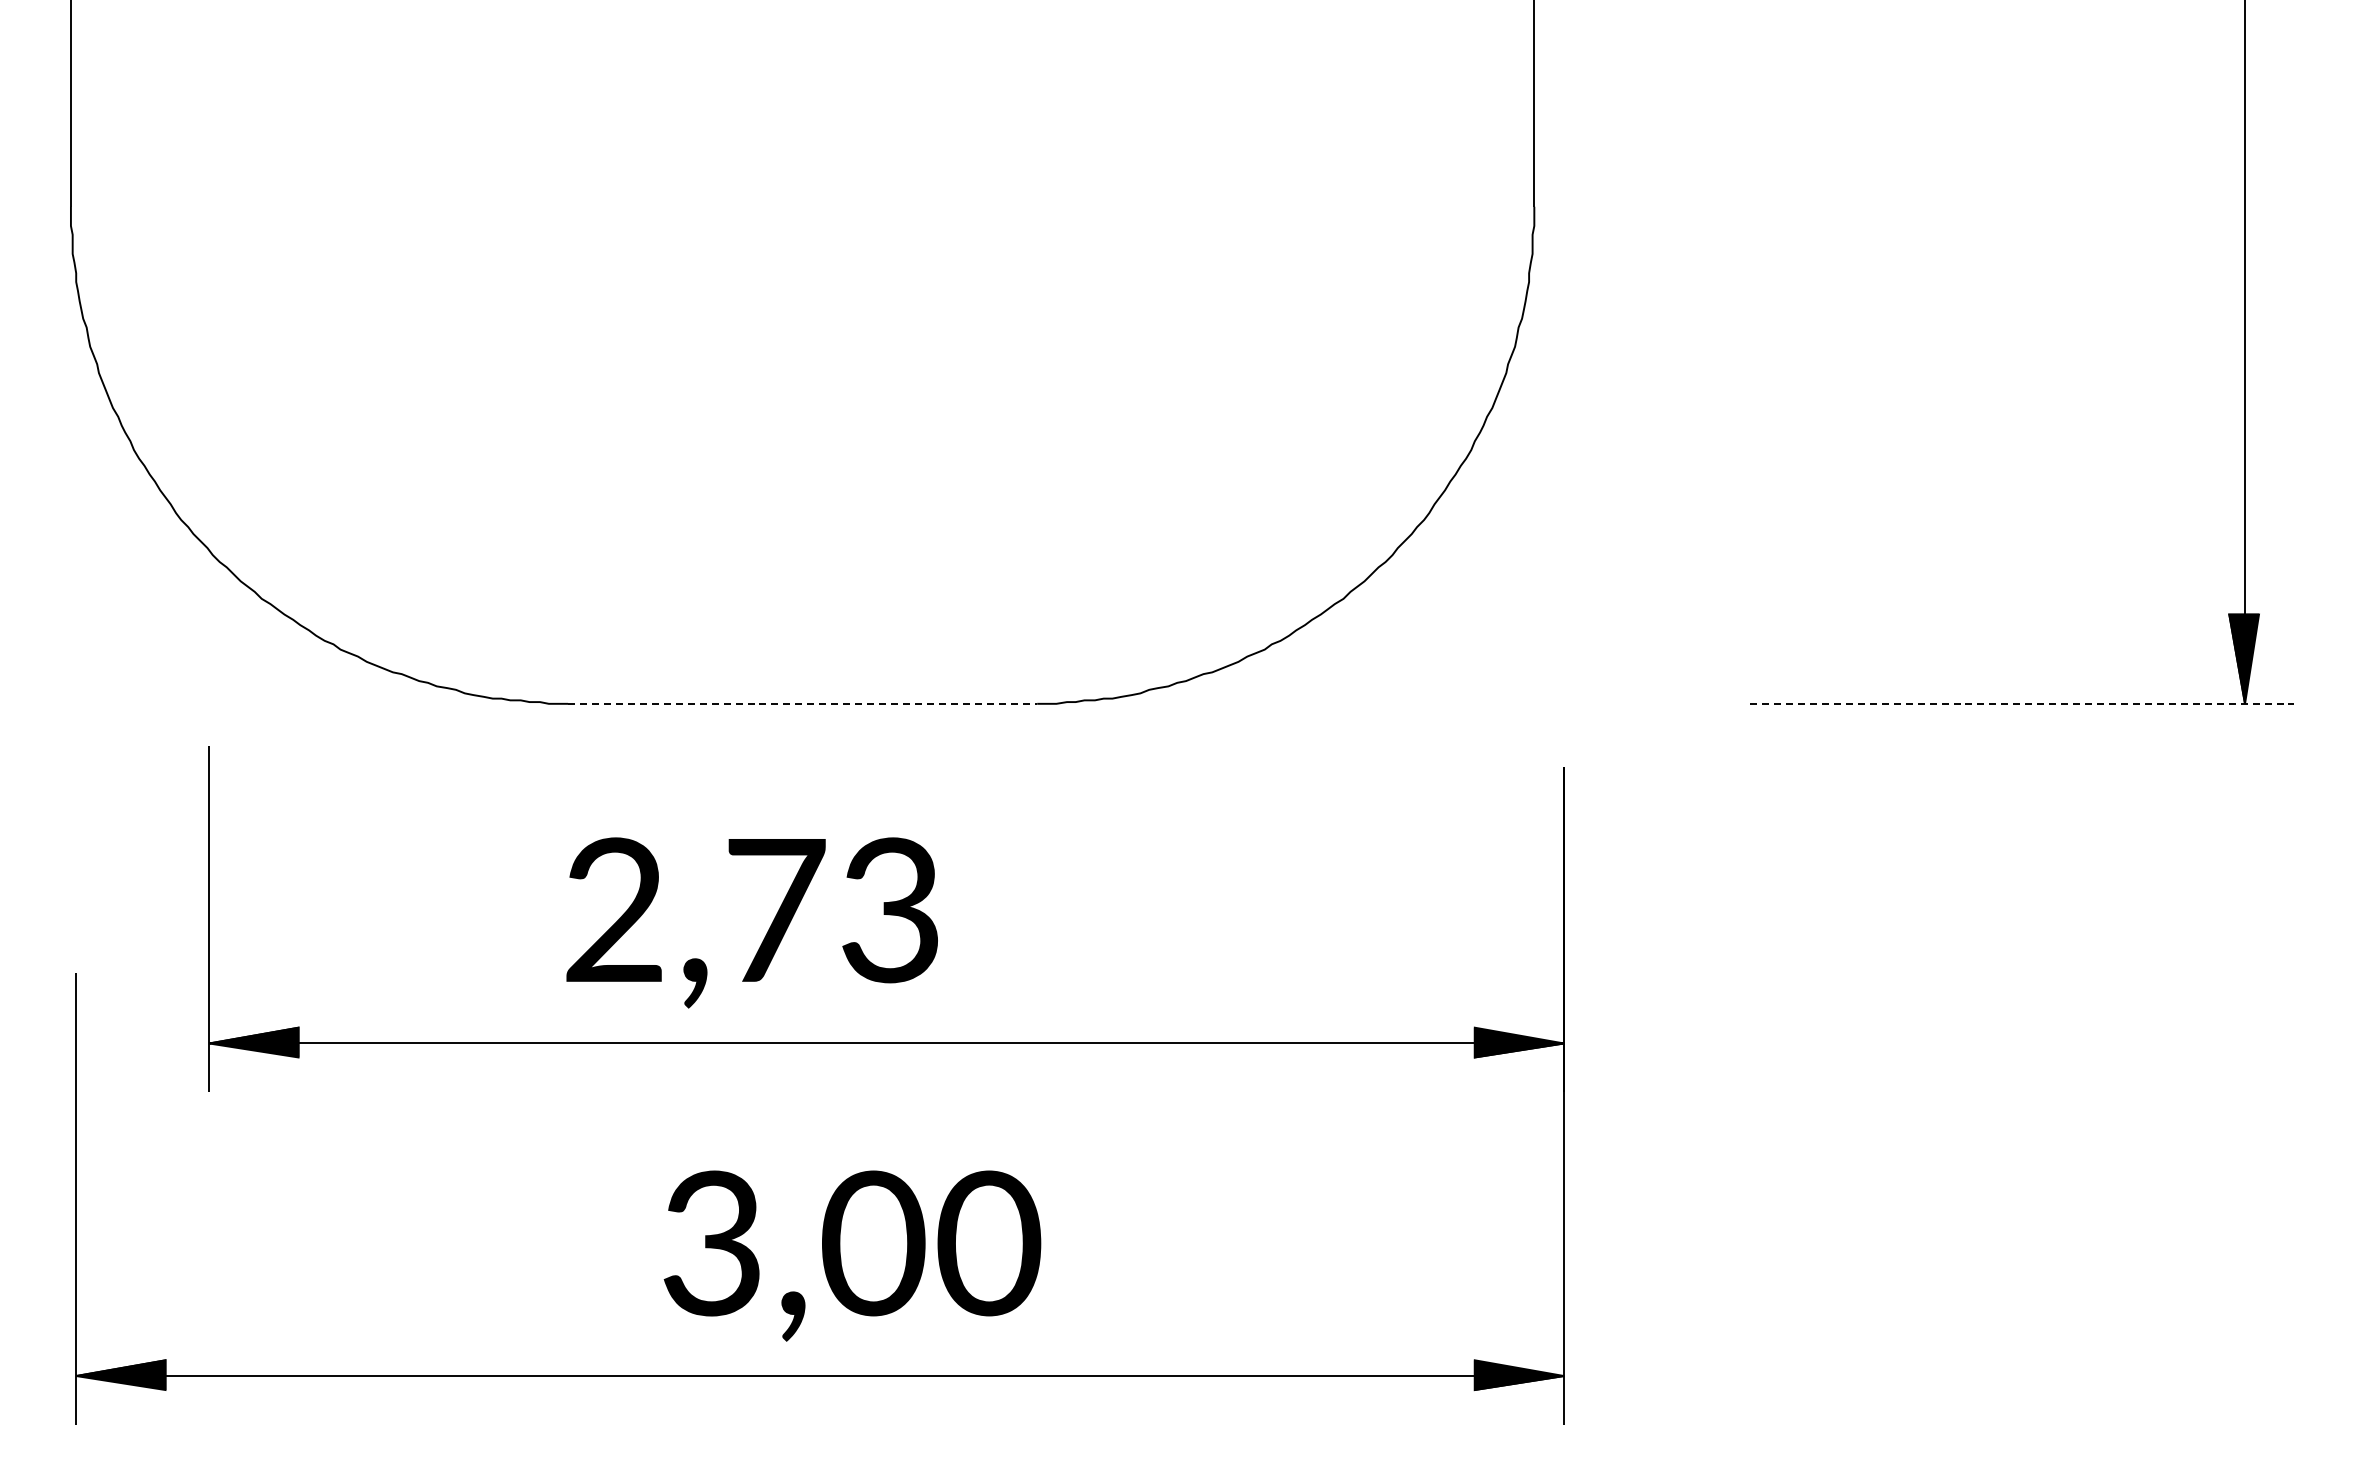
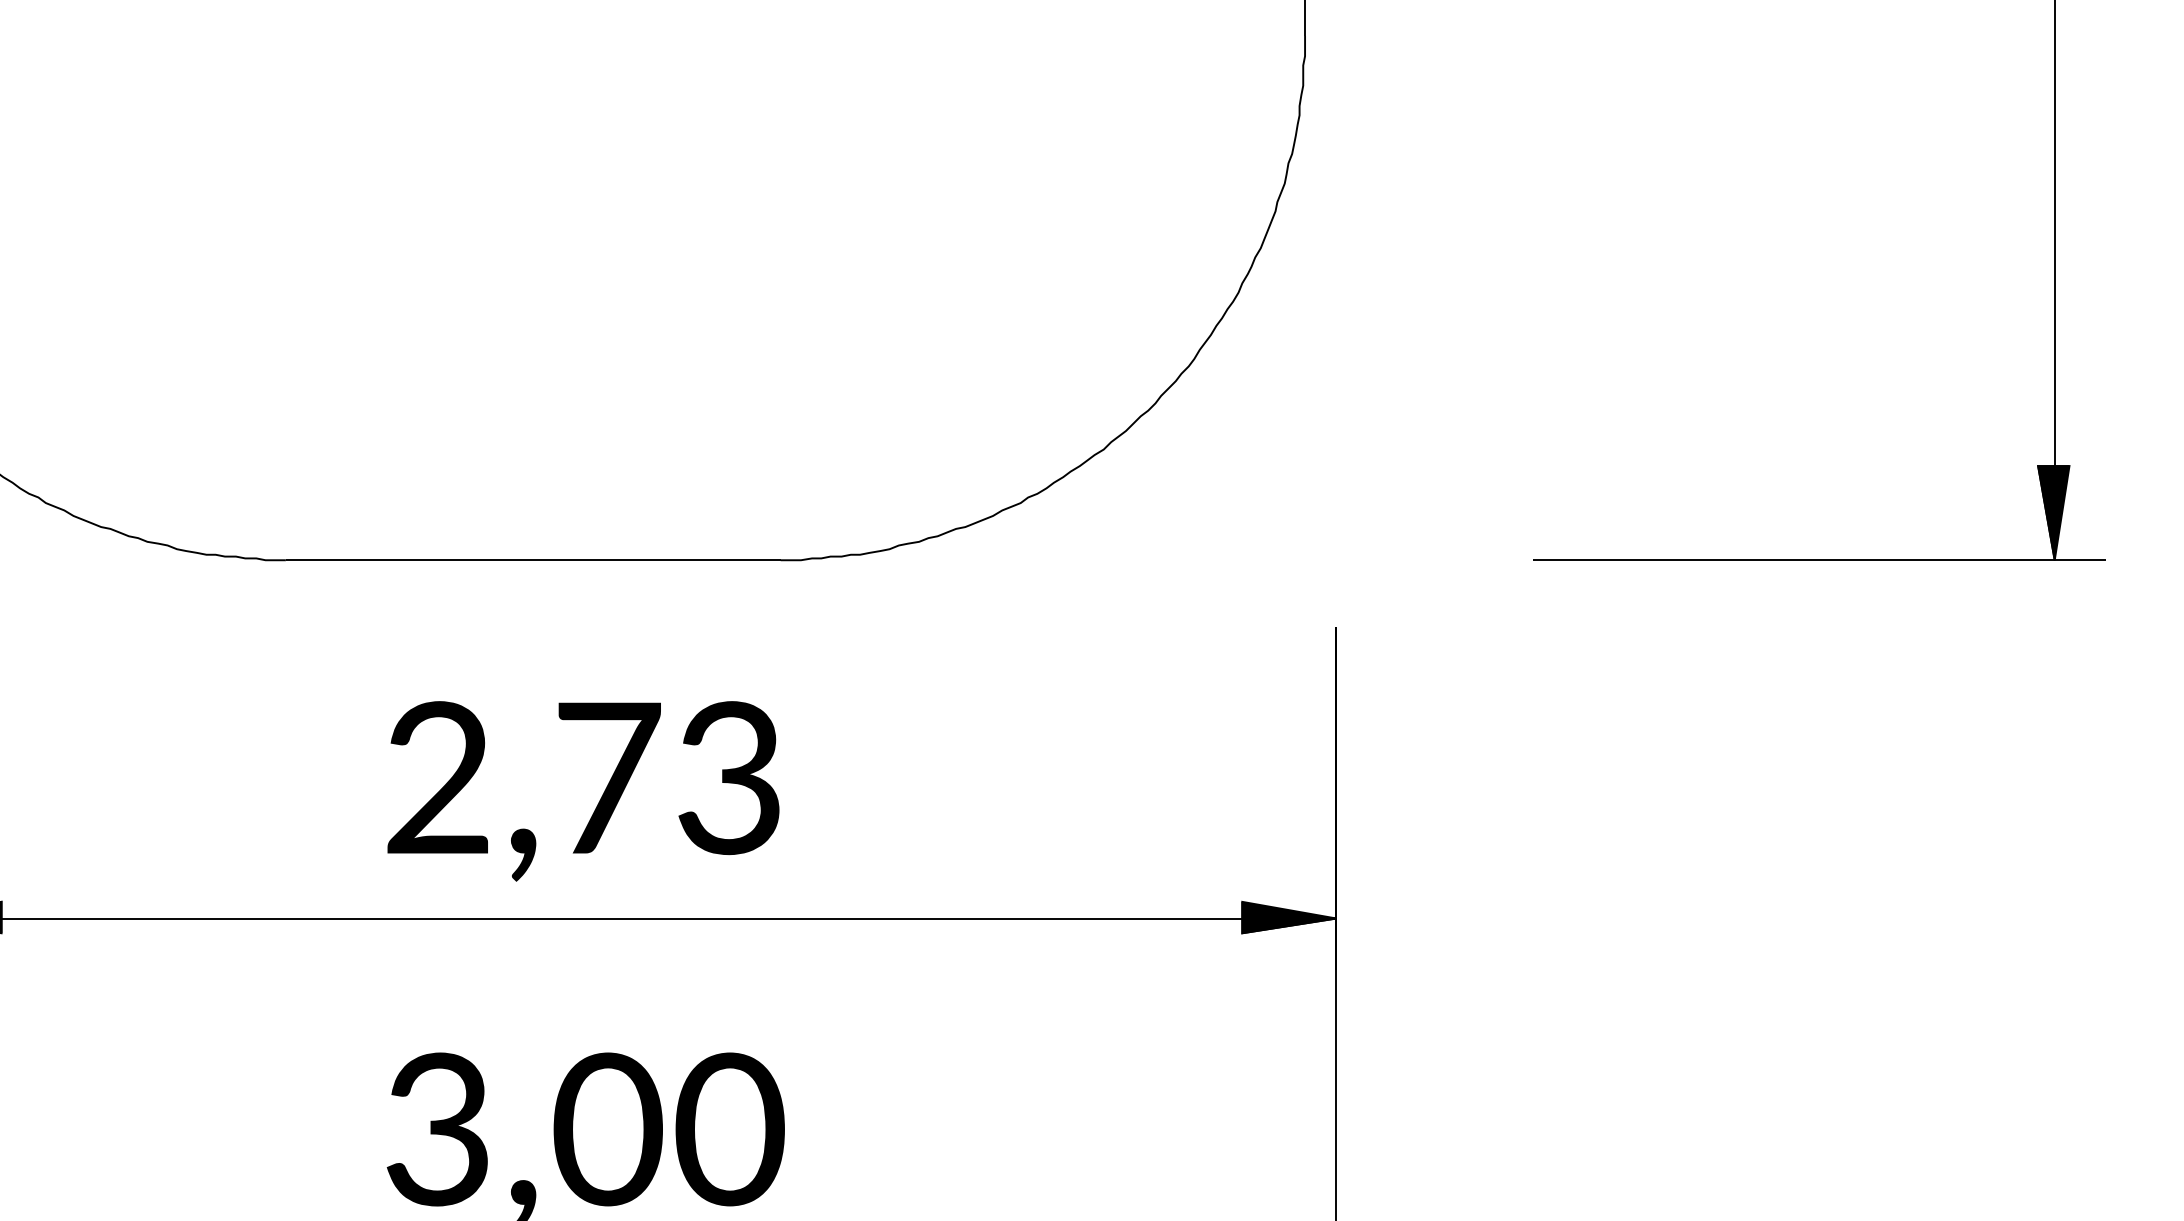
line: (802, 703) -> (533, 559), dashed -> solid
line: (2022, 703) -> (1819, 559), dashed -> solid
text: (751, 922) -> (582, 790), moved

